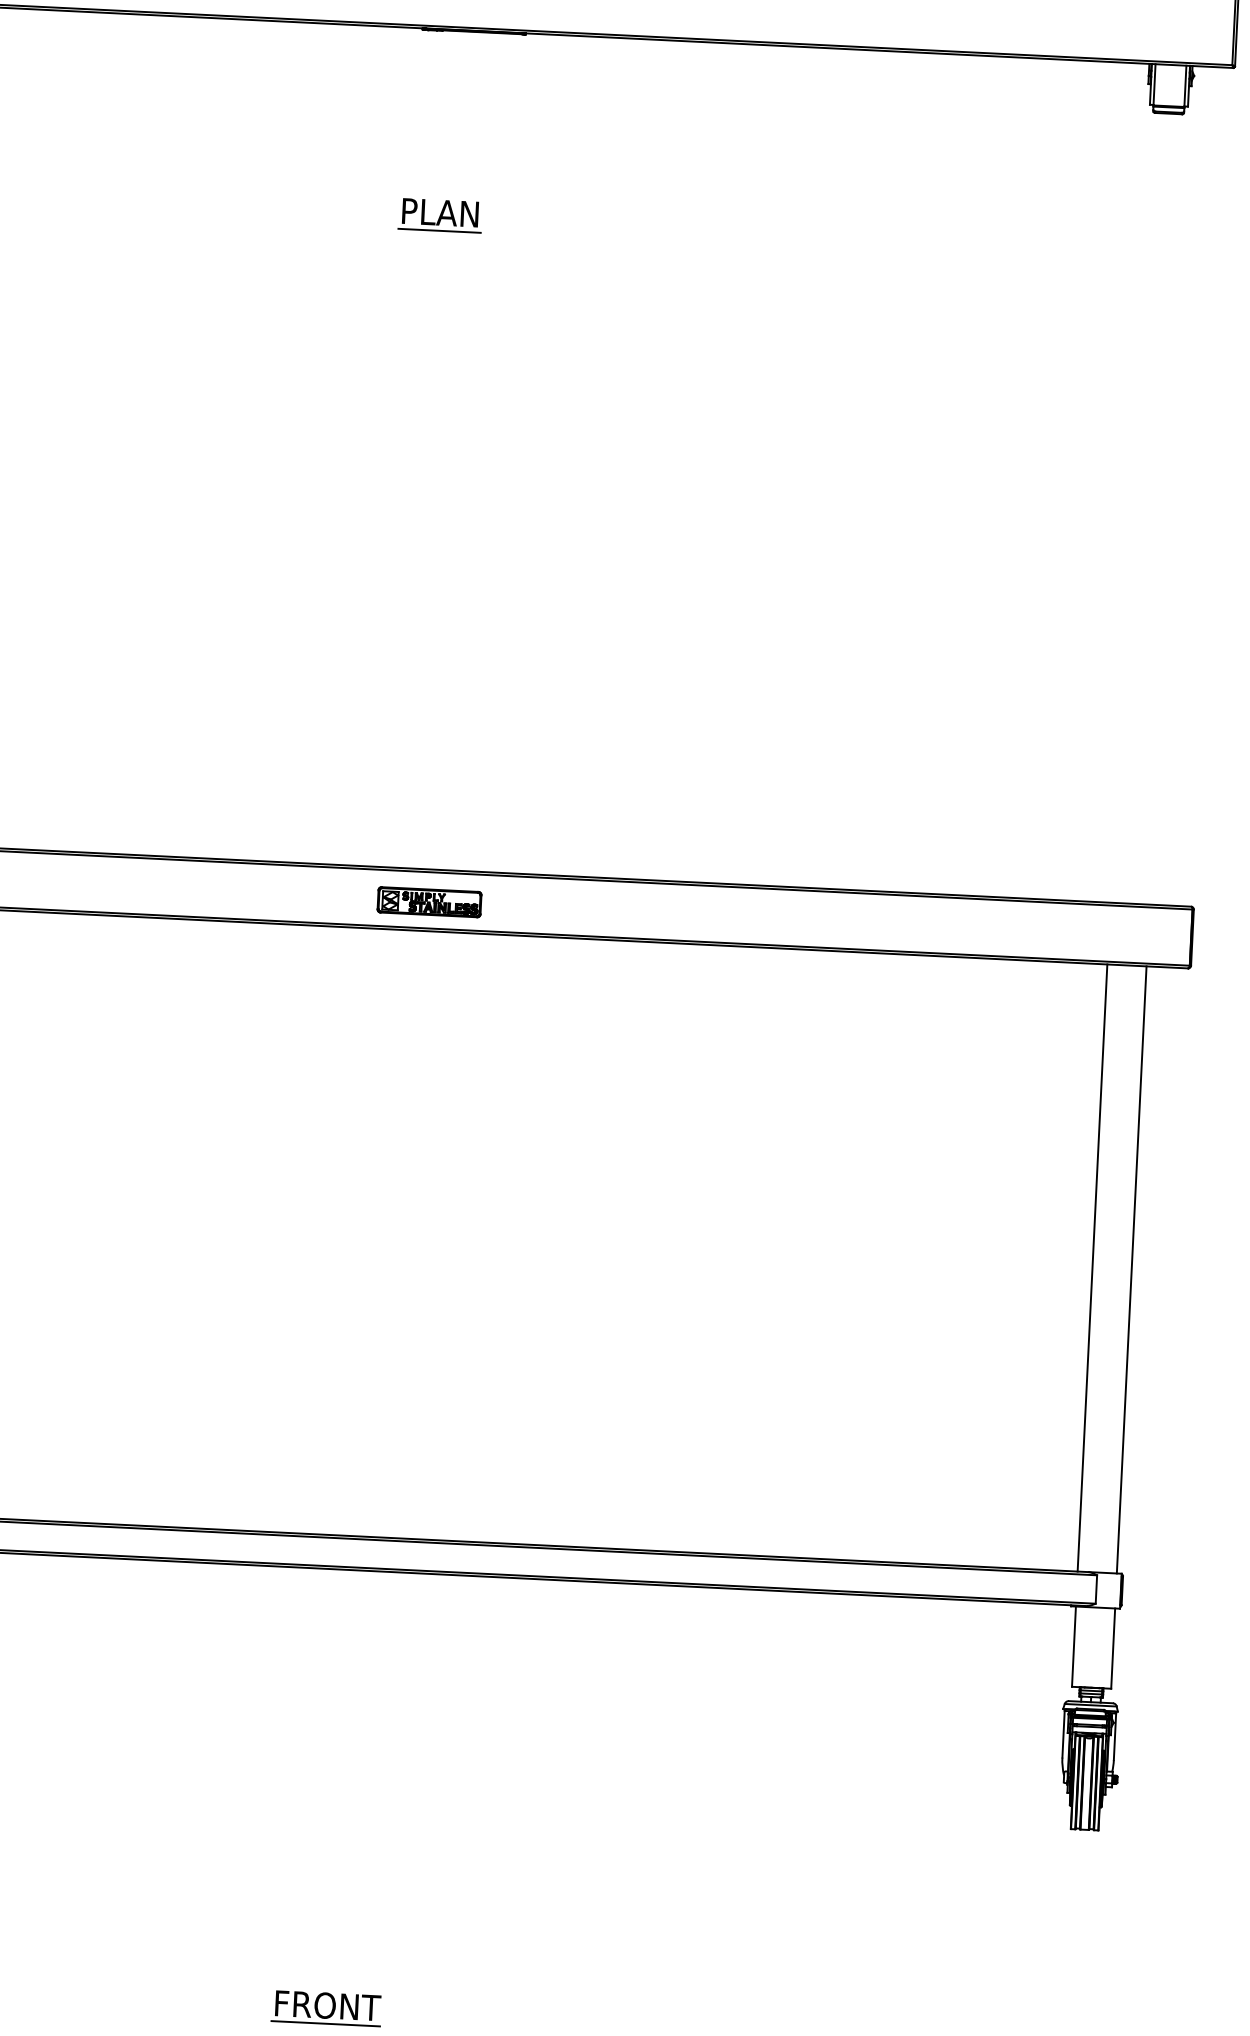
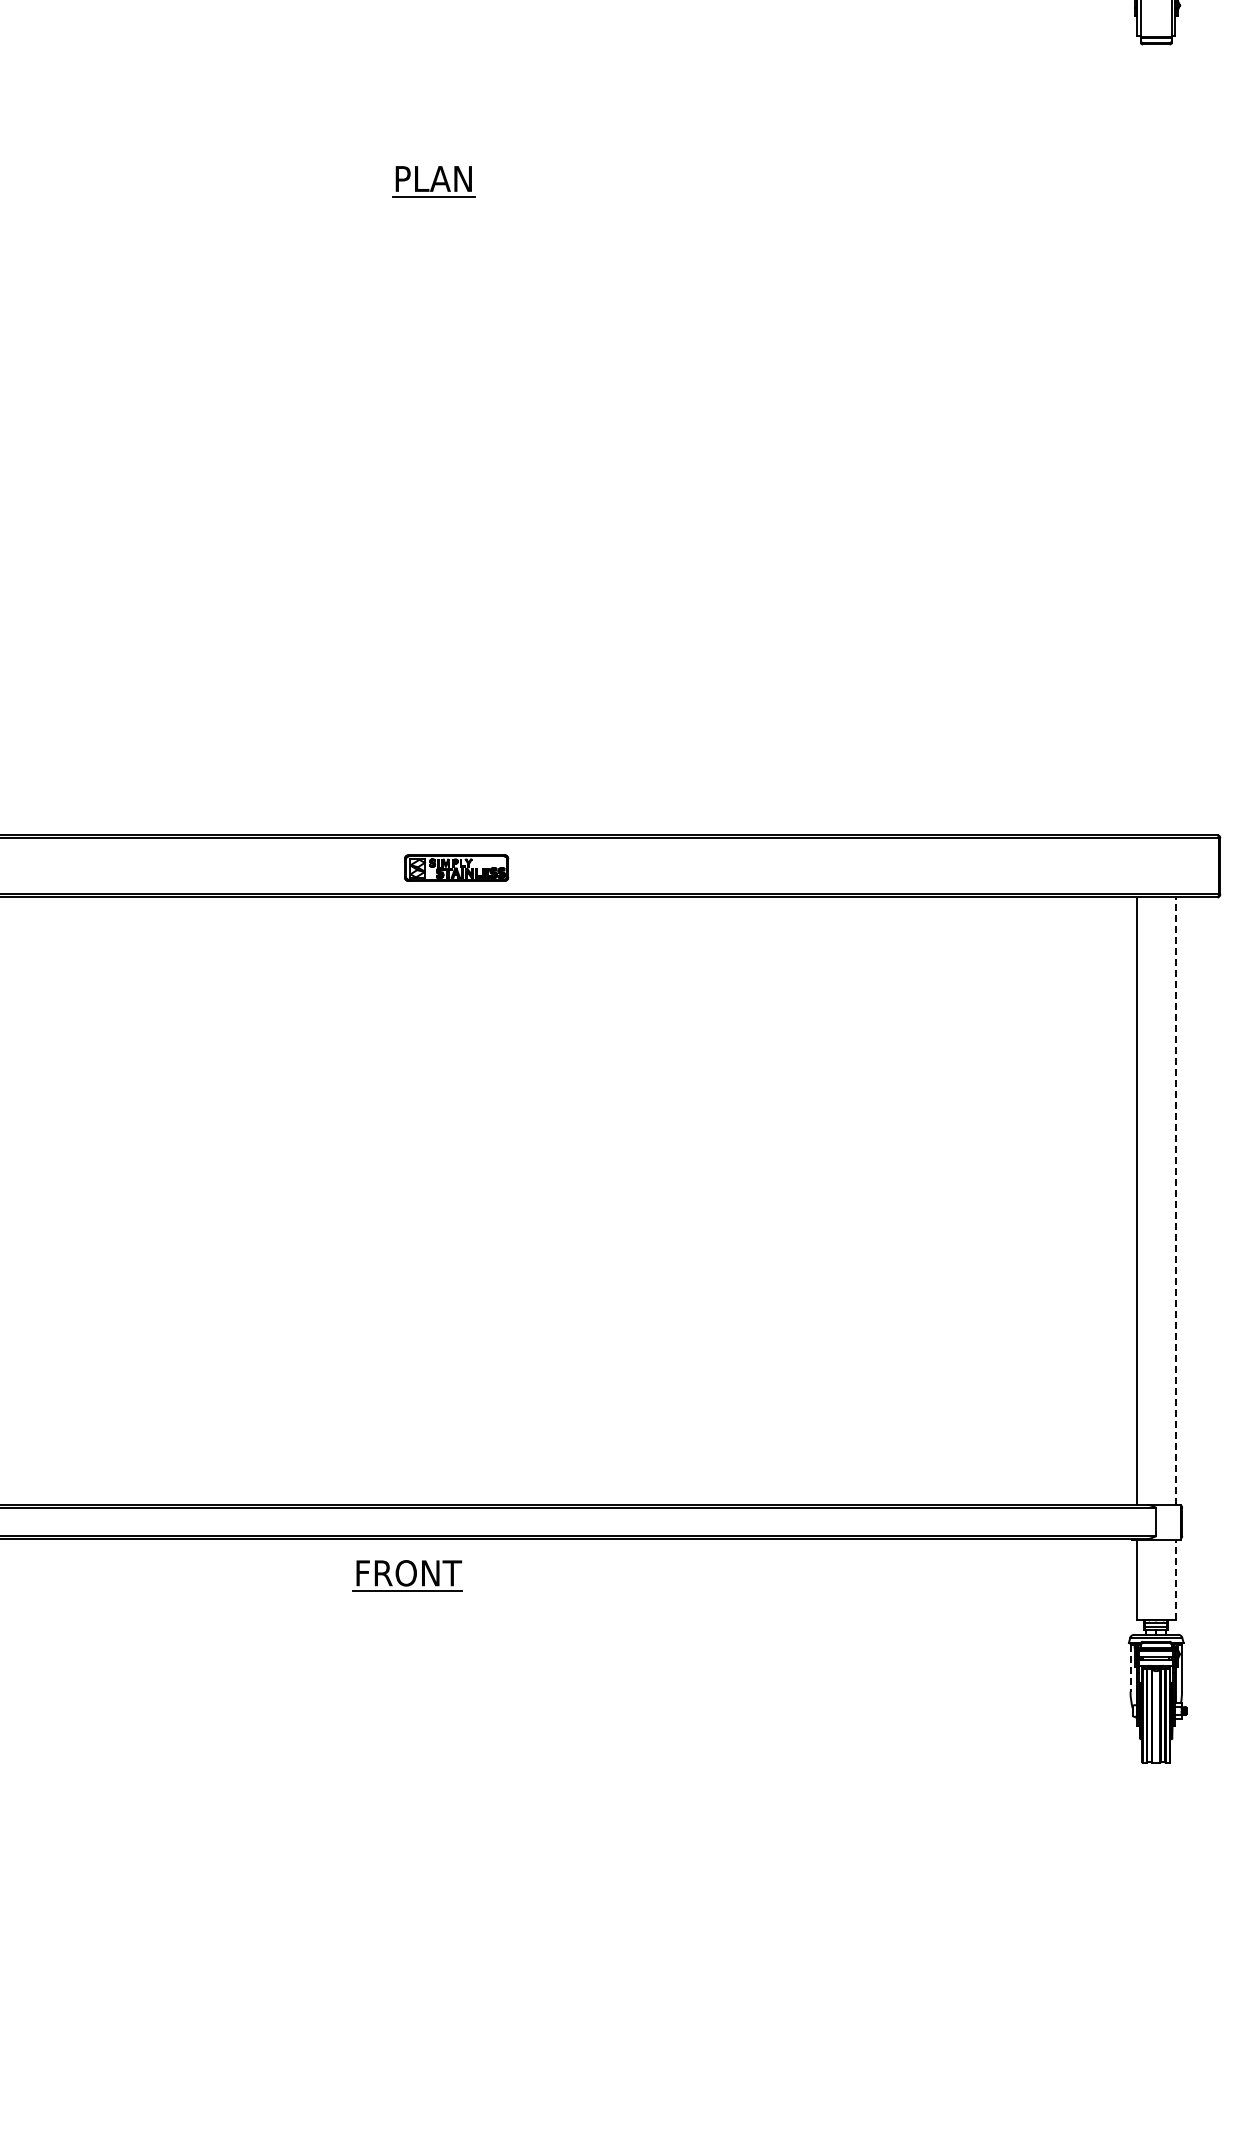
line: (1131, 1270) -> (1175, 1201), solid -> dashed
line: (1112, 1647) -> (1175, 1579), solid -> dashed
line: (1063, 1734) -> (1130, 1668), solid -> dashed
part: (326, 2007) -> (407, 1575), moved

